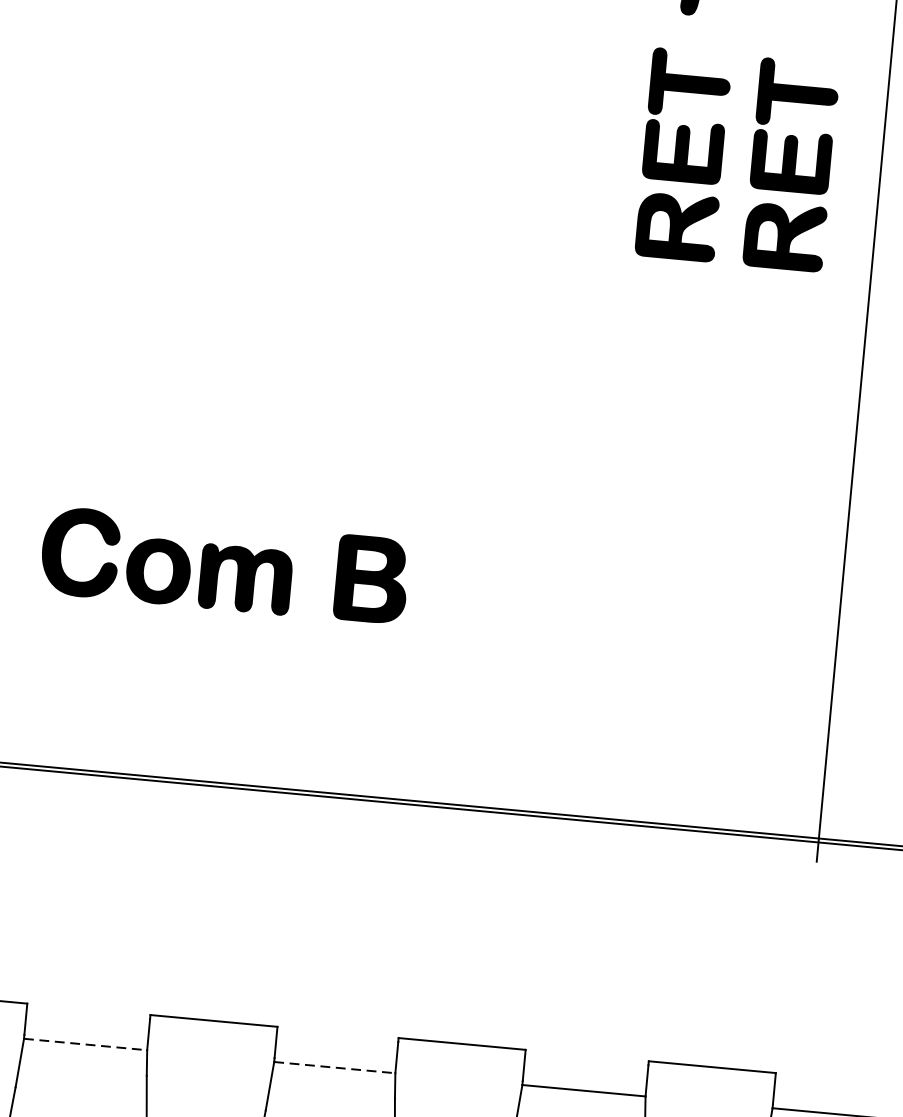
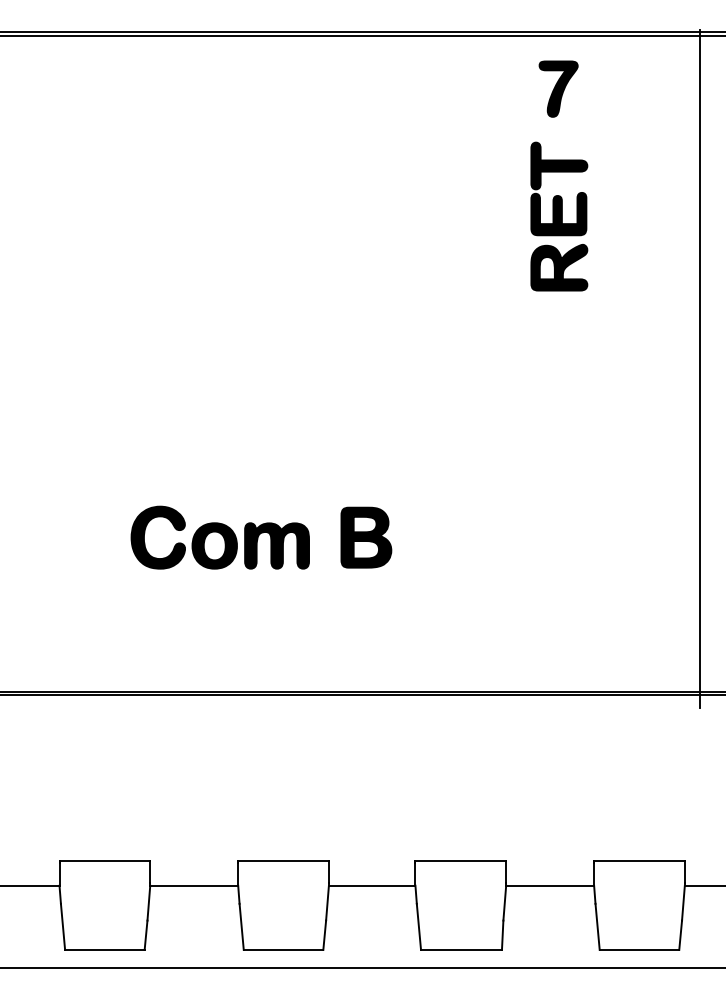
part: (791, 164) -> (636, 216), removed
line: (86, 1044) -> (194, 885), dashed -> solid
line: (335, 1067) -> (372, 885), dashed -> solid

